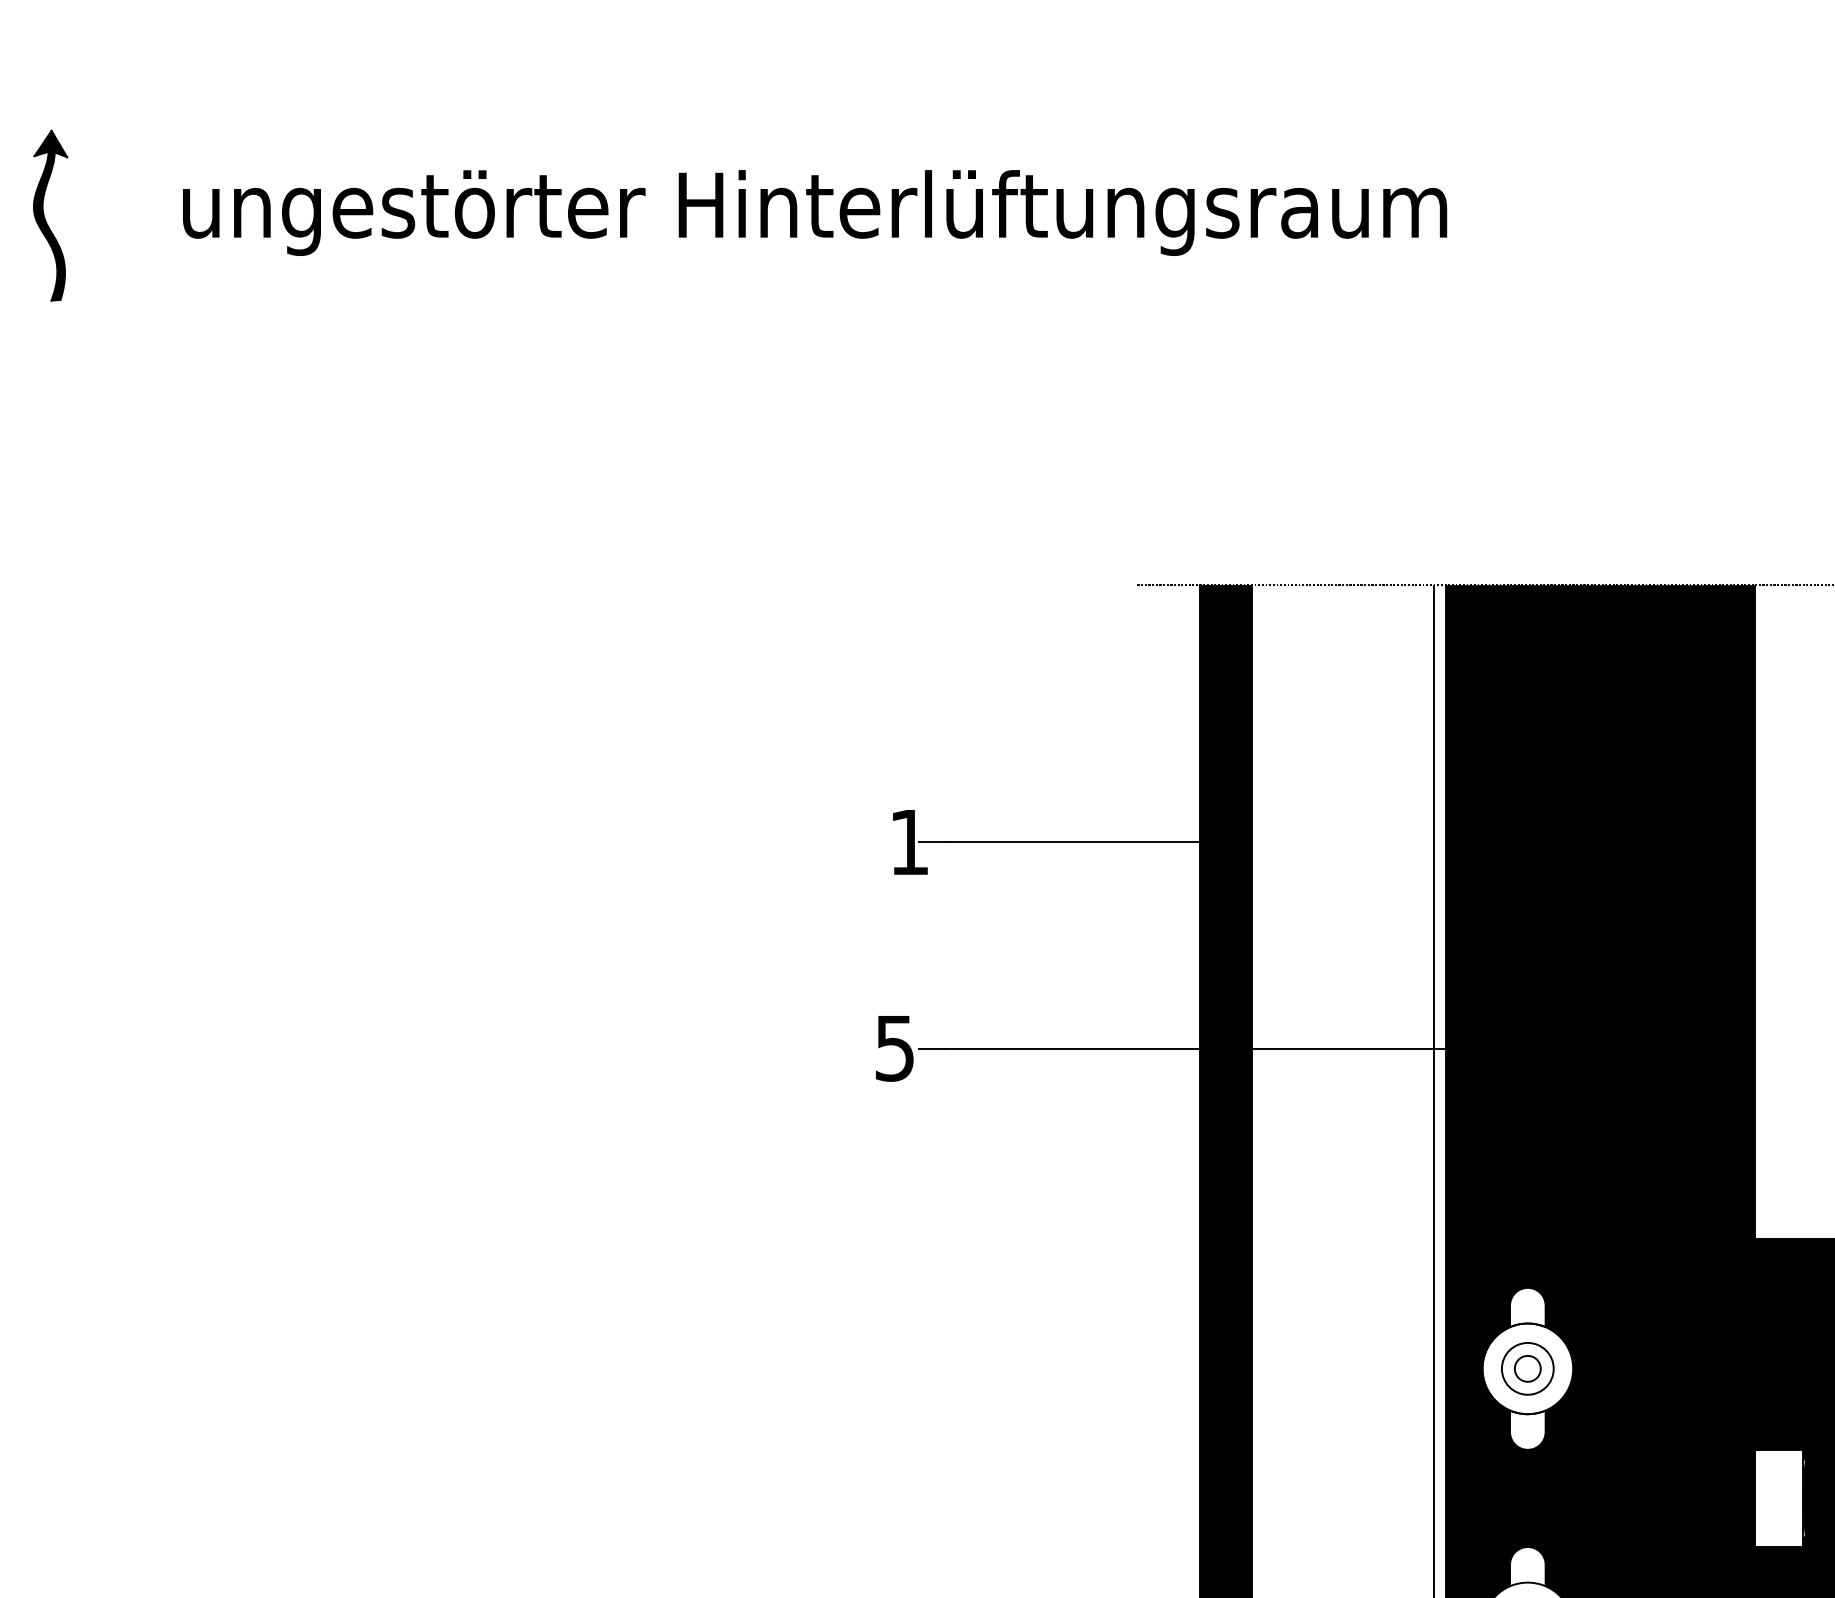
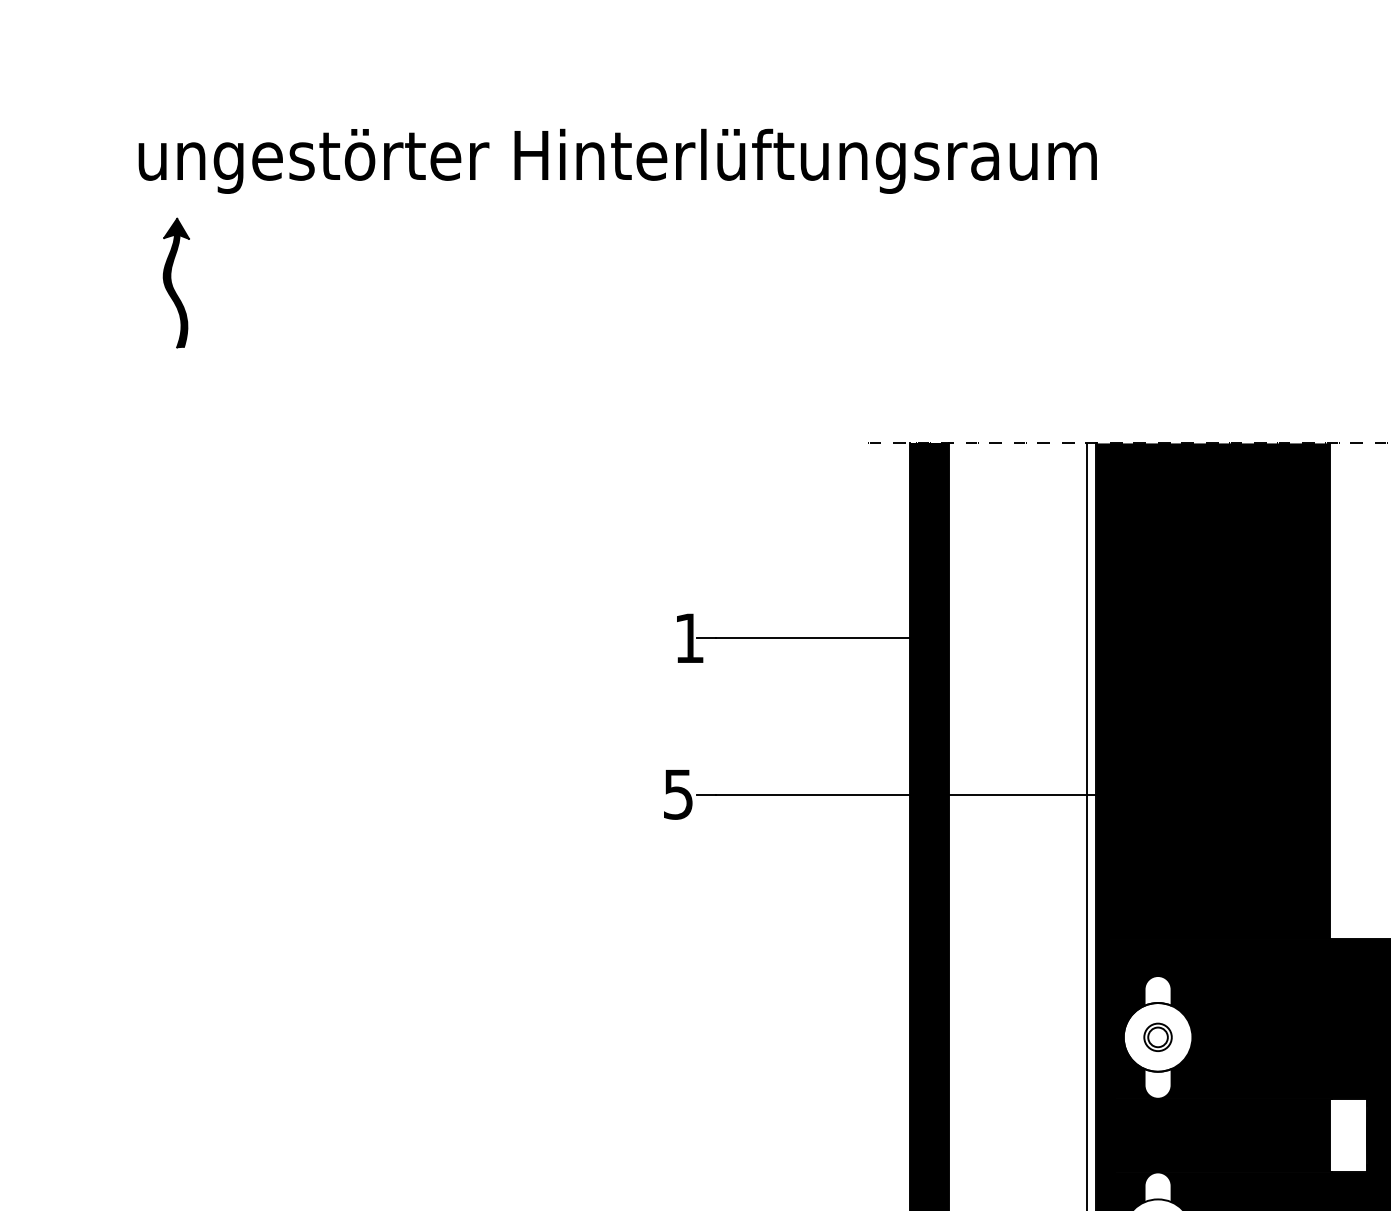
part: (50, 215) -> (176, 283), moved
circle: (1527, 1368) -> (1157, 1037), size x0.7

